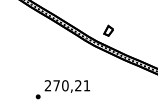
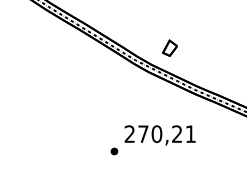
text: (62, 89) -> (152, 140), moved

